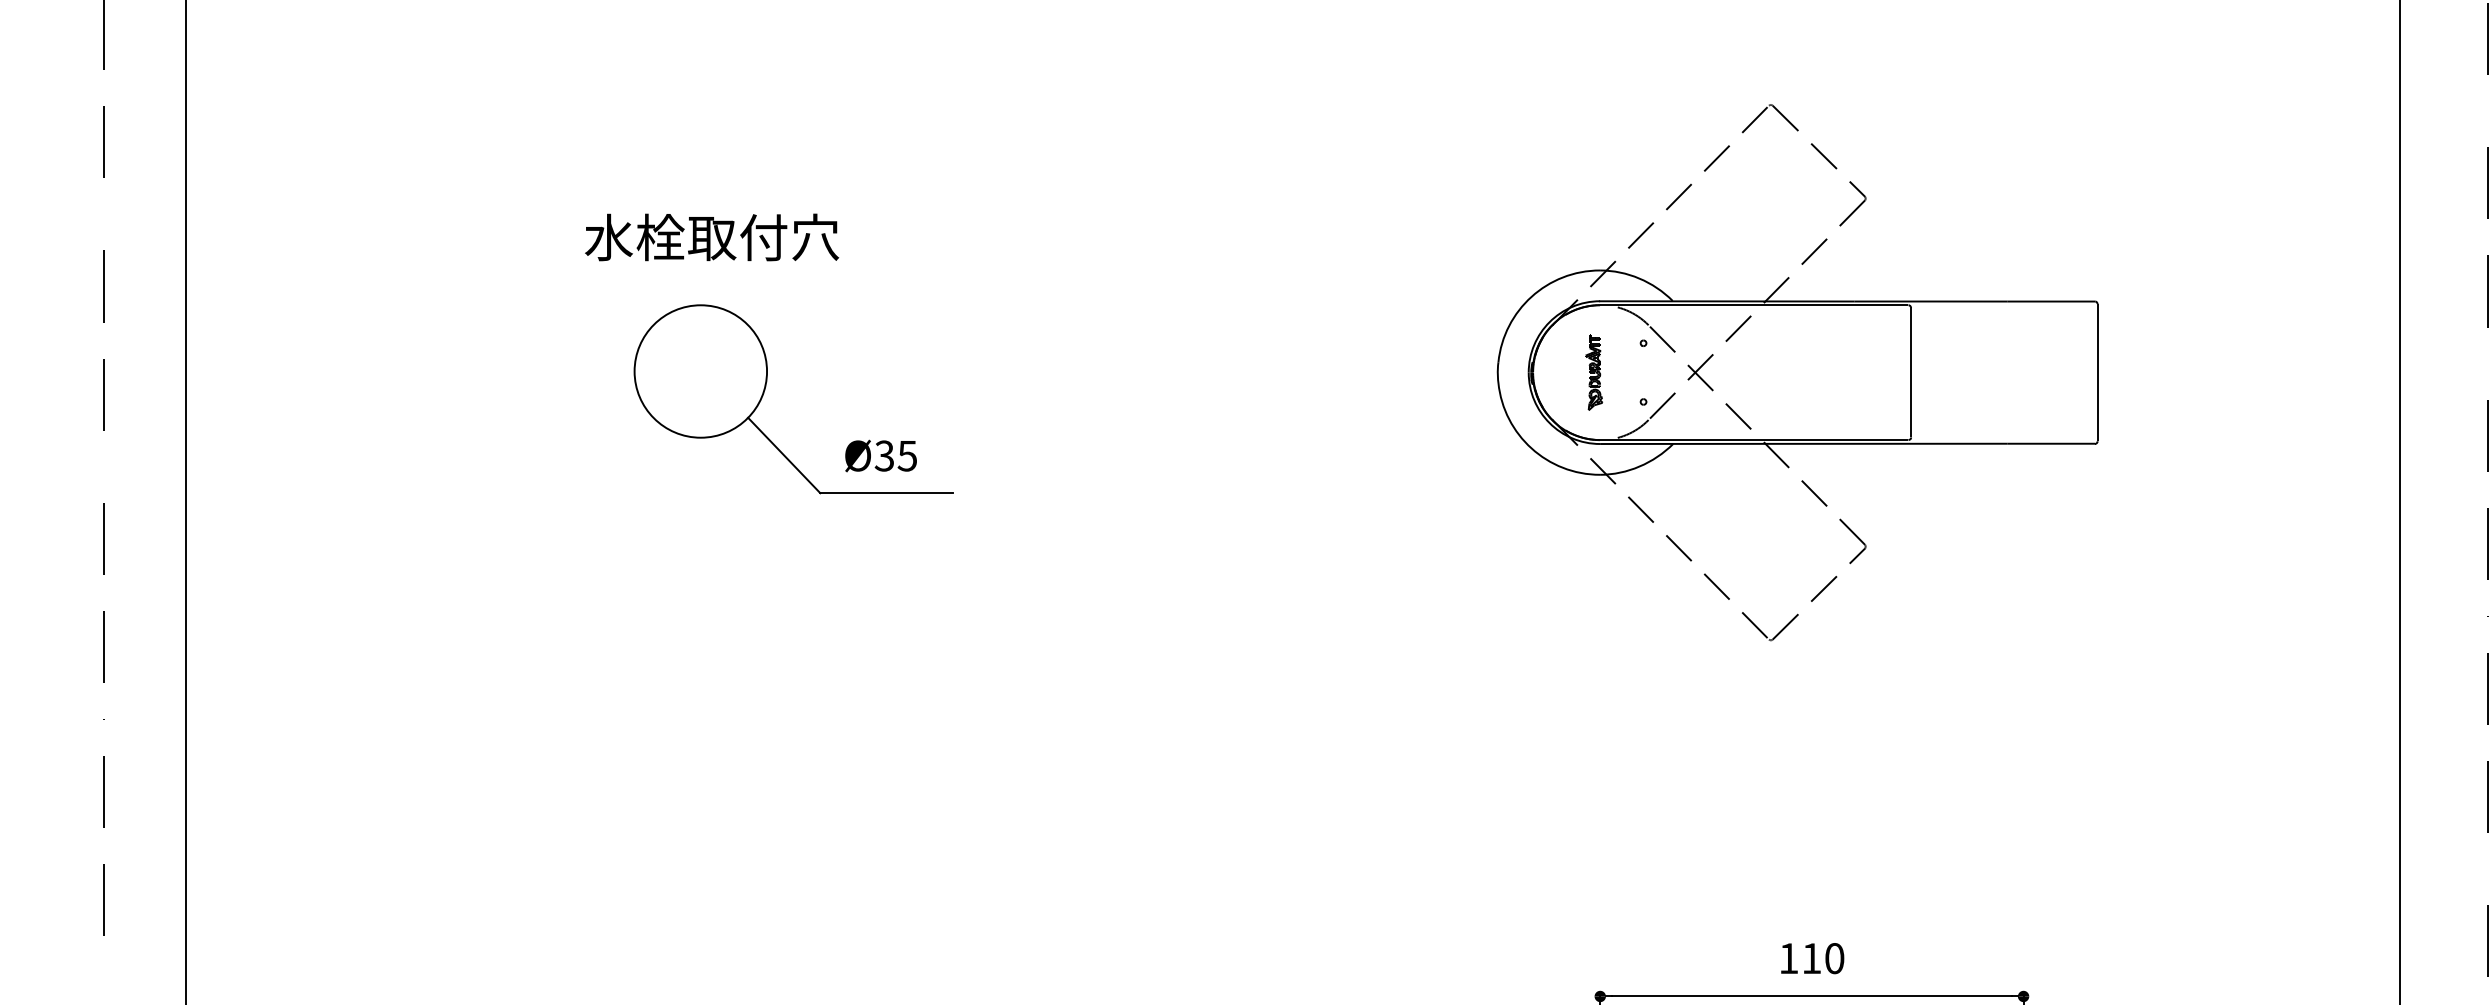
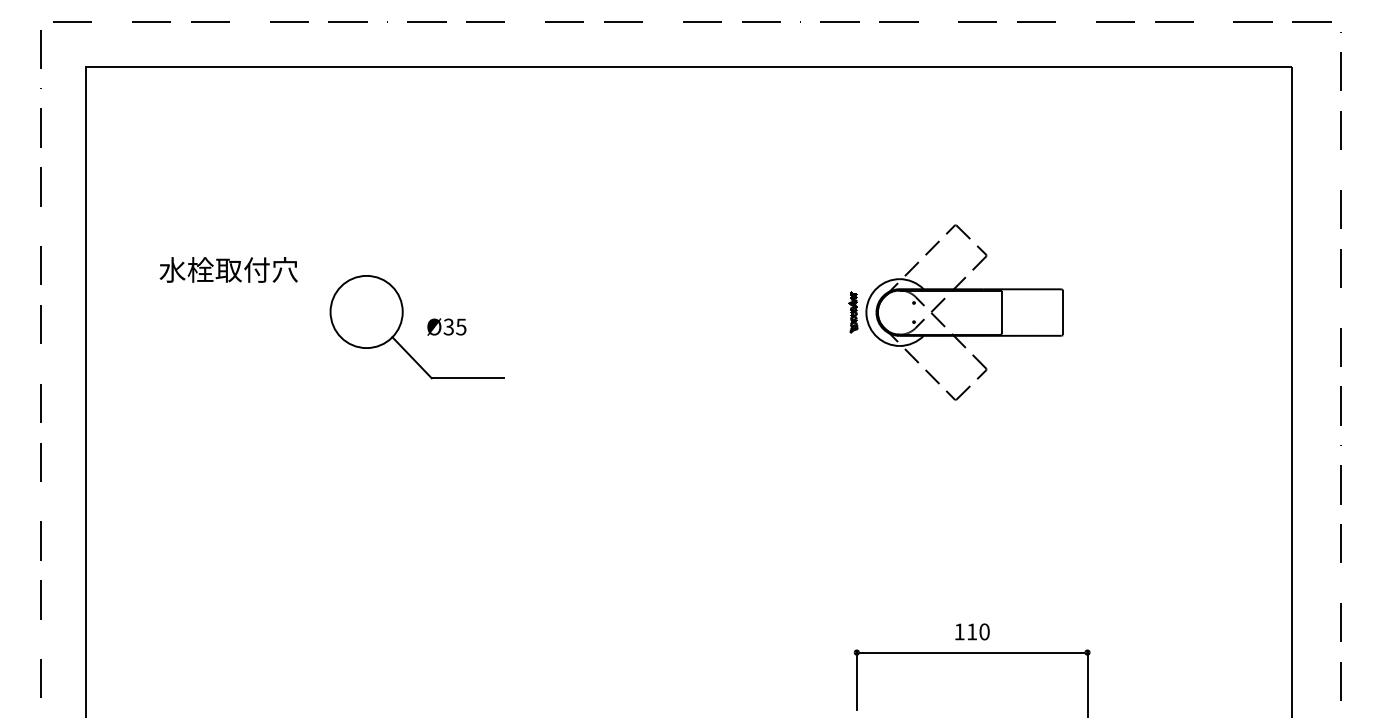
text: (711, 236) -> (228, 269), moved
part: (1797, 372) -> (964, 312), size x0.6
text: (880, 454) -> (446, 326), moved

